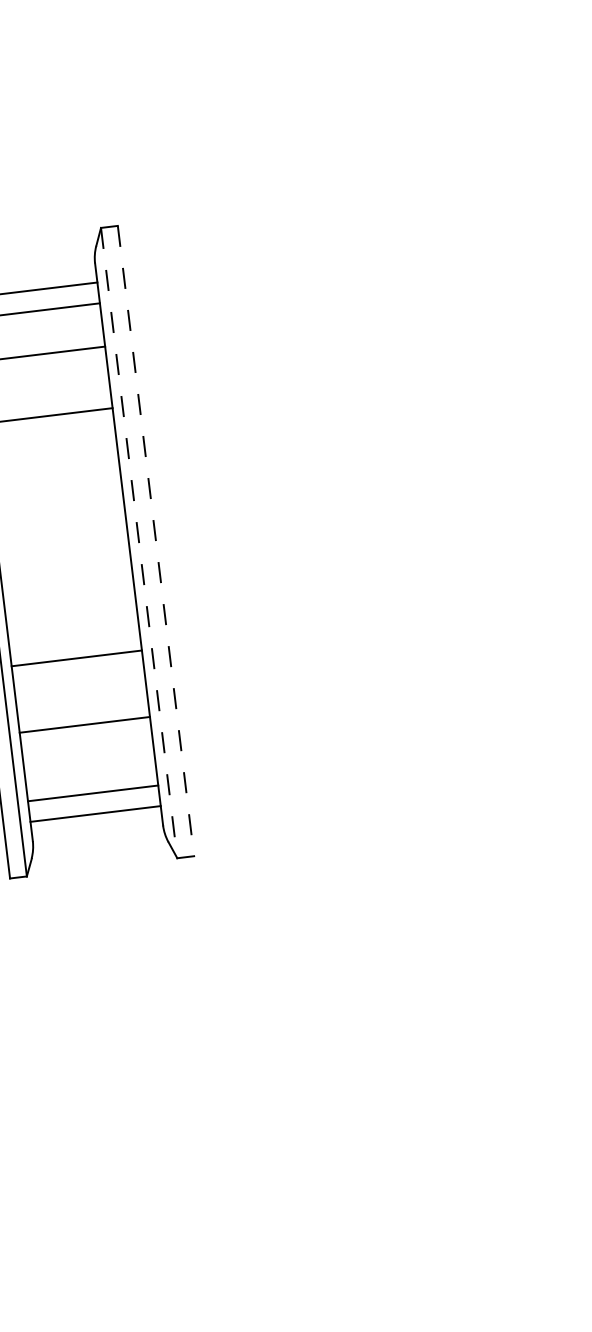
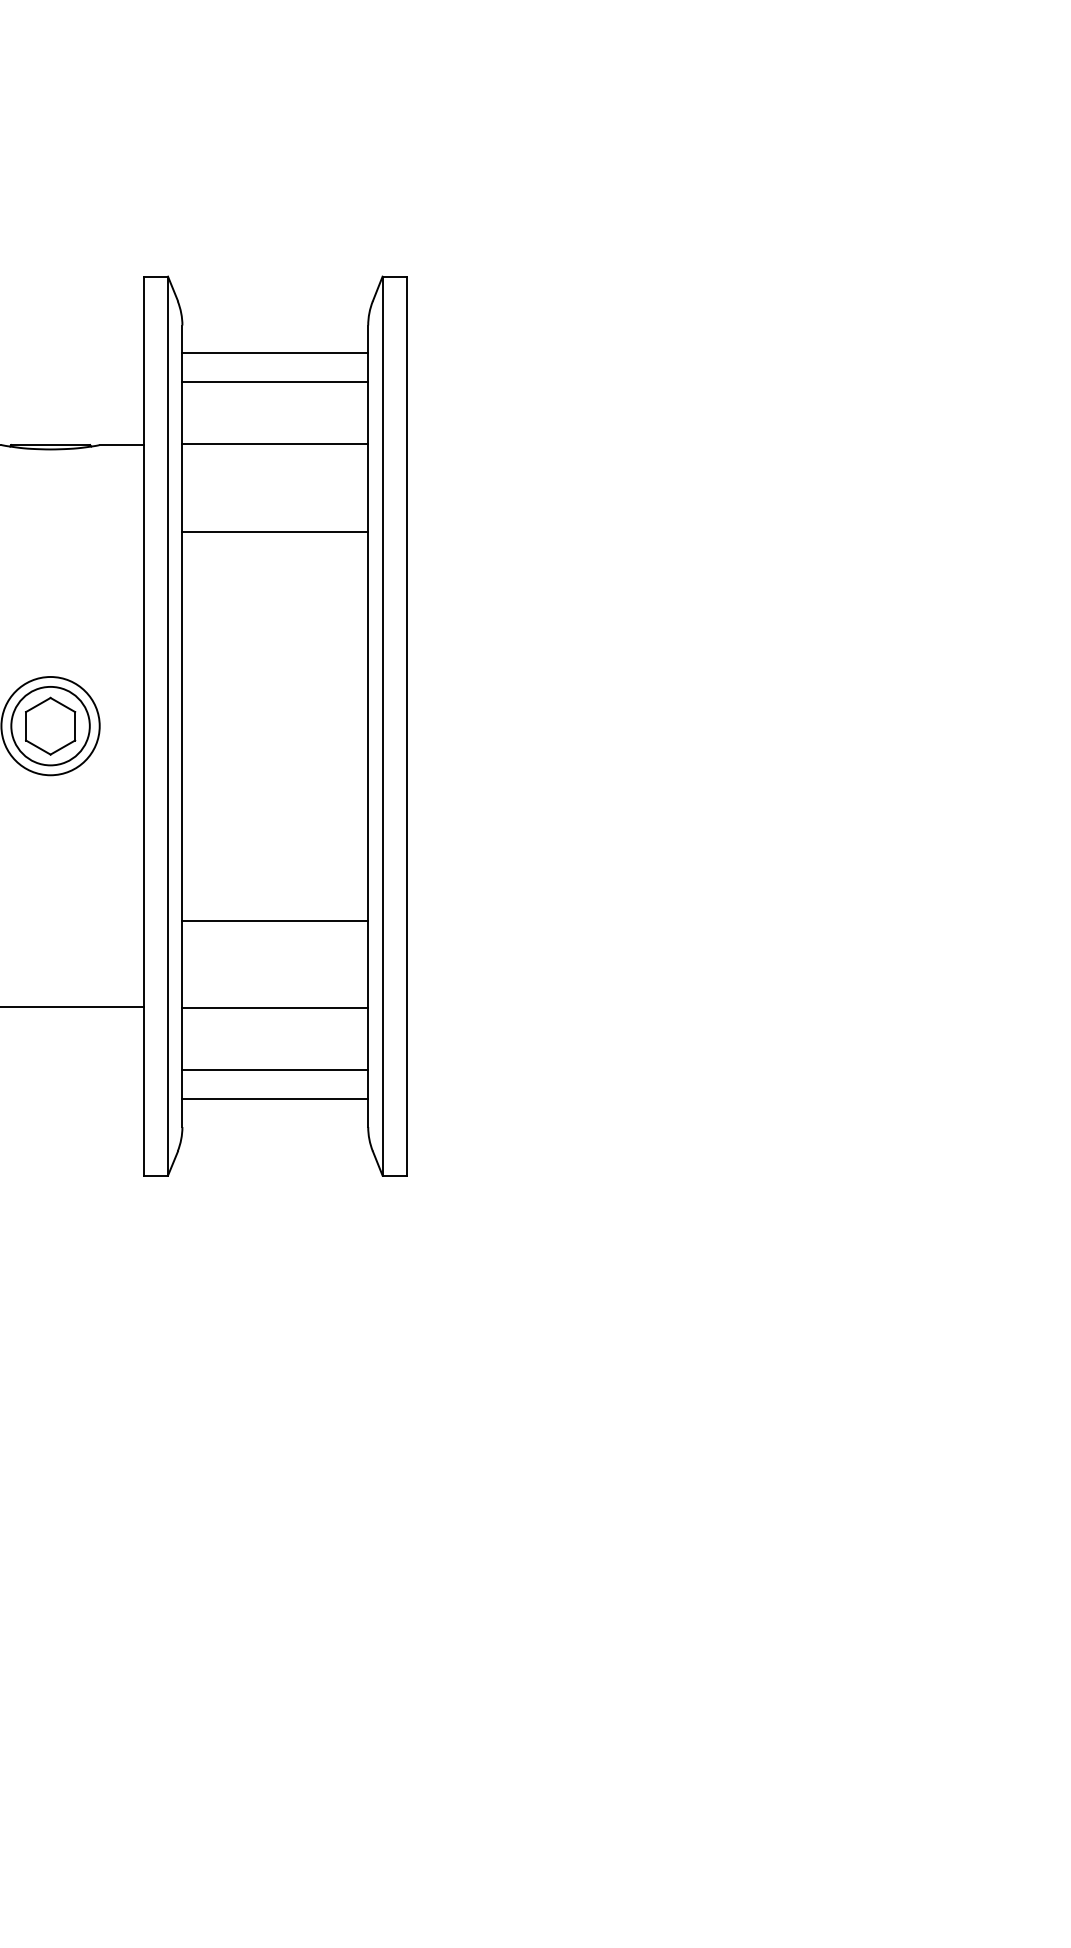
line: (155, 541) -> (406, 726), dashed -> solid
line: (139, 543) -> (382, 726), dashed -> solid
line: (76, 658) -> (275, 920), moved
line: (84, 724) -> (275, 1008), moved

